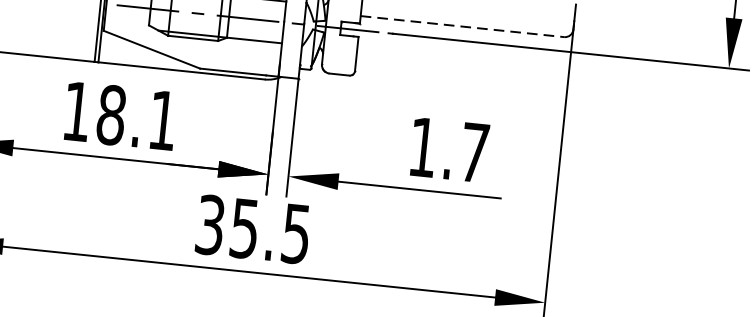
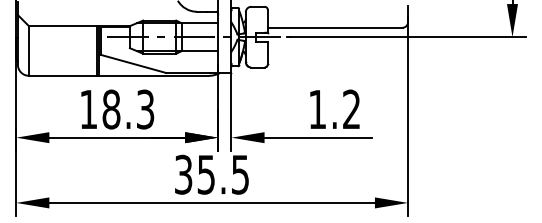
line: (462, 26) -> (335, 27), dashed -> solid
text: (162, 120) -> (145, 109), 18.1 -> 18.3
text: (474, 151) -> (351, 108), 1.7 -> 1.2

